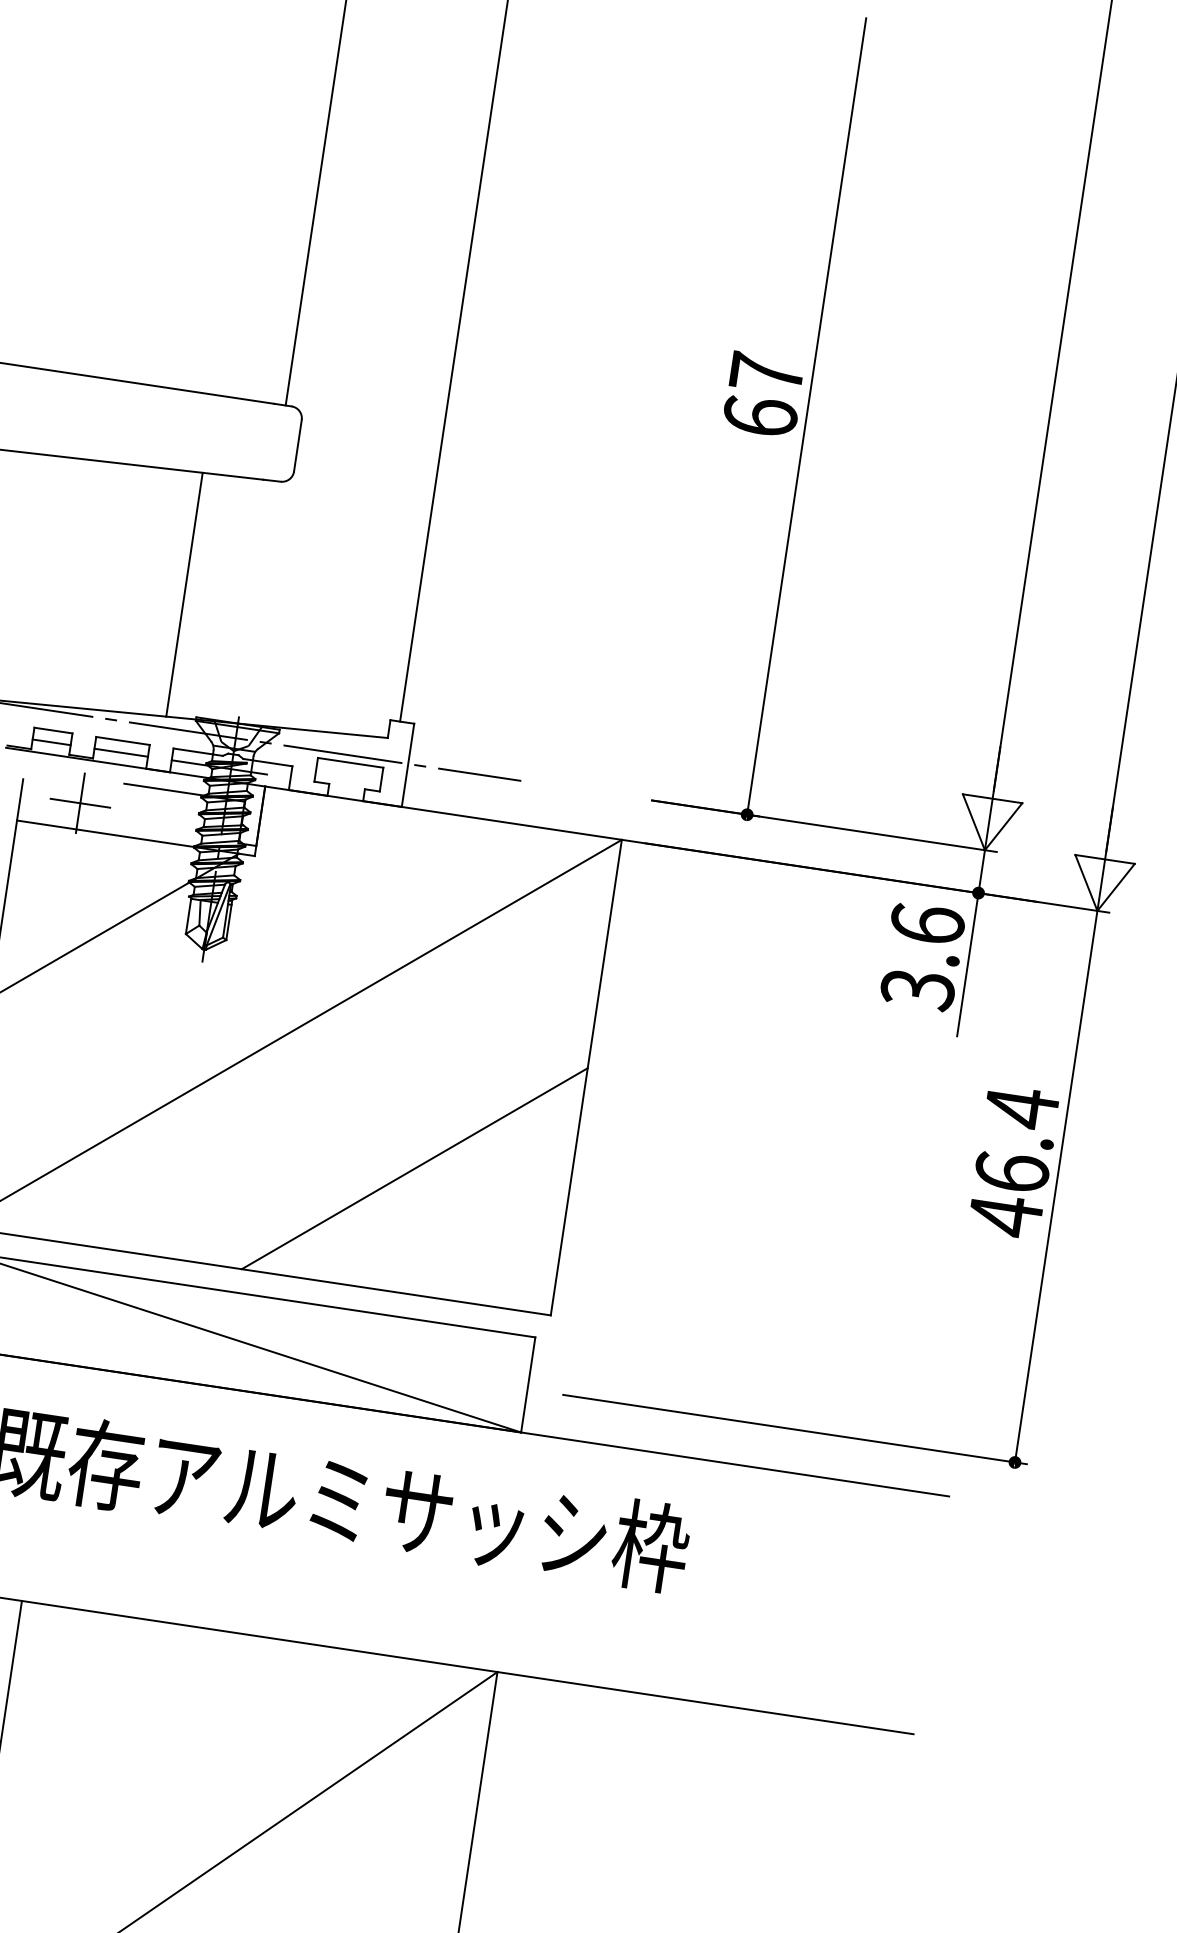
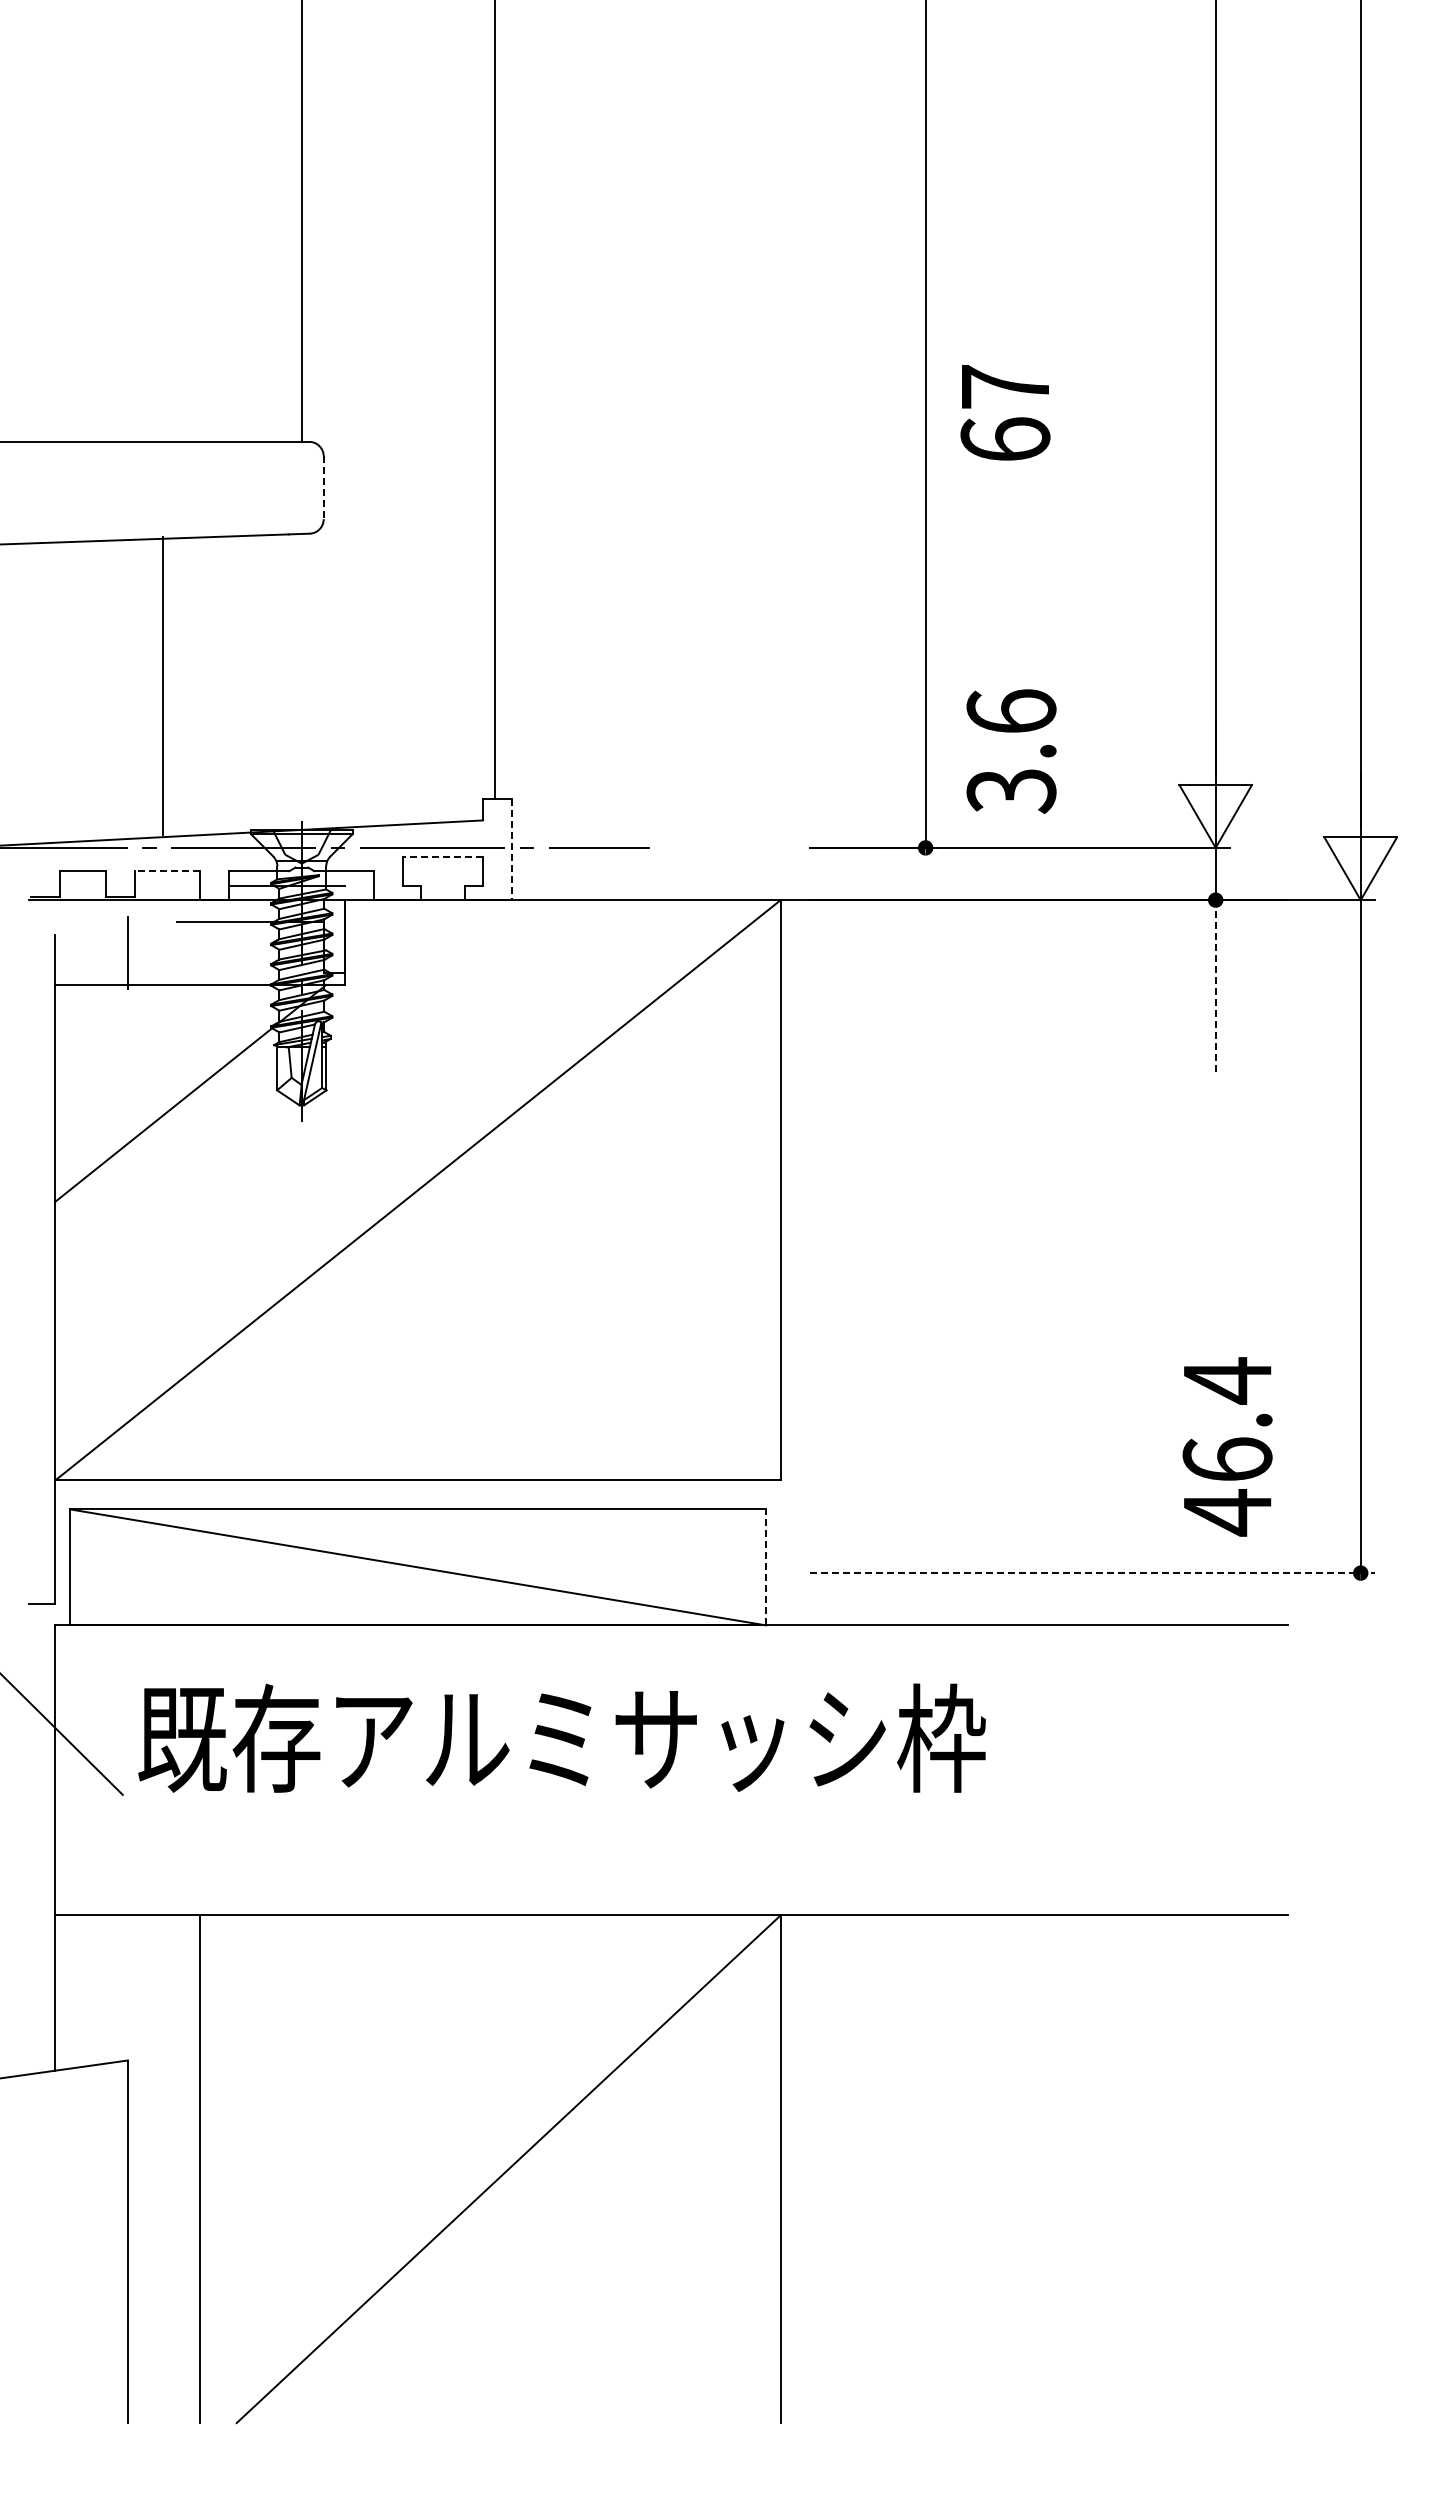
text: (763, 394) -> (1005, 412), moved
line: (297, 446) -> (323, 488), solid -> dashed
line: (184, 594) -> (162, 685), moved
line: (122, 741) -> (167, 871), solid -> dashed
line: (51, 742) -> (82, 885), removed
line: (121, 752) -> (167, 885), removed
line: (350, 762) -> (443, 856), solid -> dashed
line: (408, 765) -> (512, 849), solid -> dashed
line: (80, 803) -> (127, 953), removed
text: (922, 957) -> (1011, 751), moved
line: (967, 965) -> (1215, 988), solid -> dashed
text: (1013, 1161) -> (1227, 1446), moved
line: (414, 1168) -> (591, 1329), removed
line: (528, 1384) -> (766, 1566), solid -> dashed
line: (795, 1429) -> (1092, 1573), solid -> dashed

